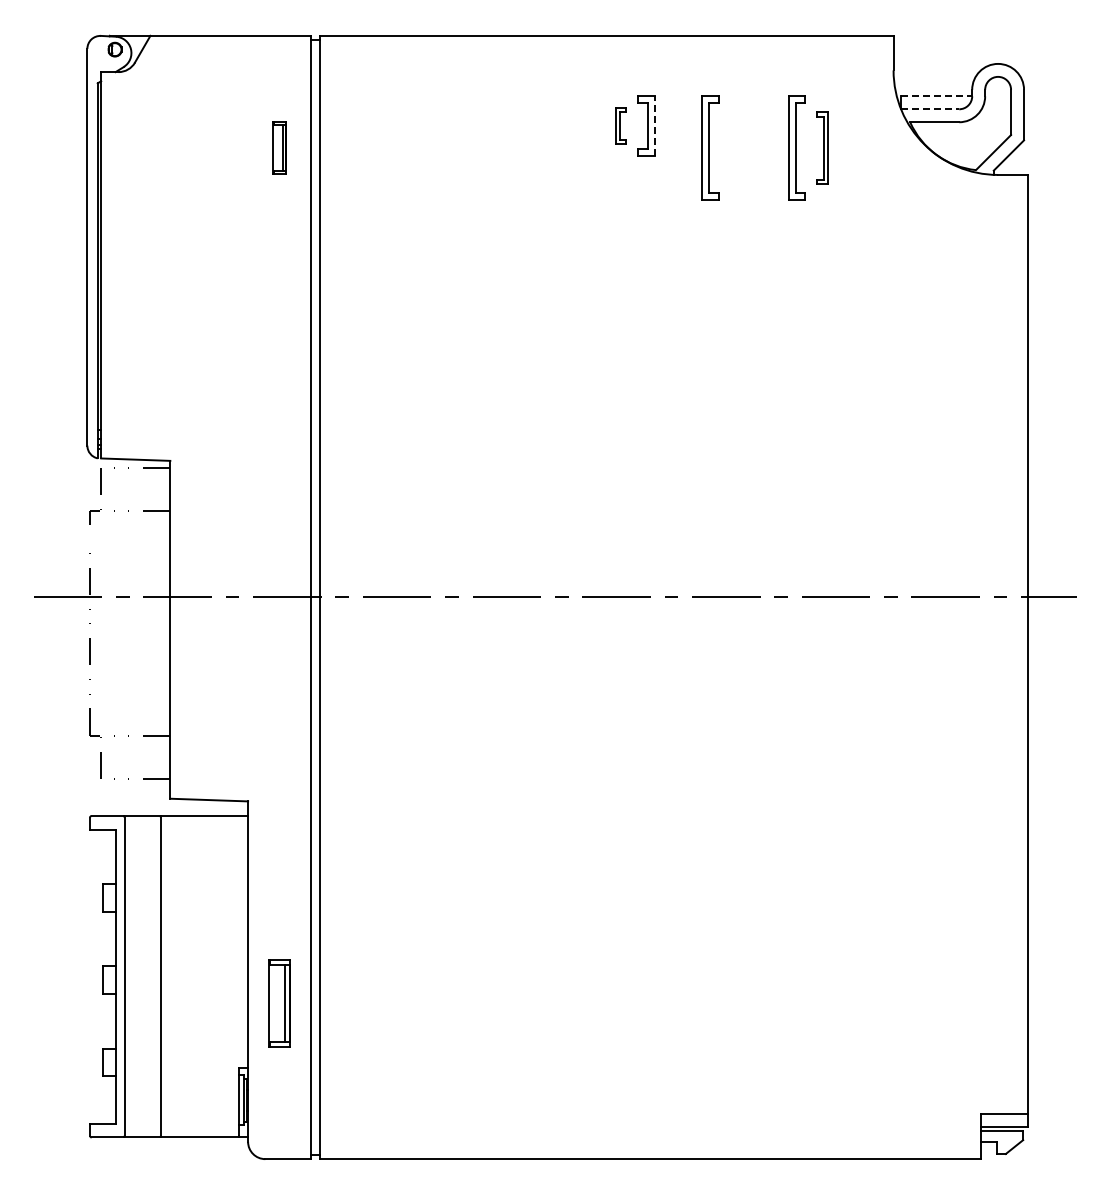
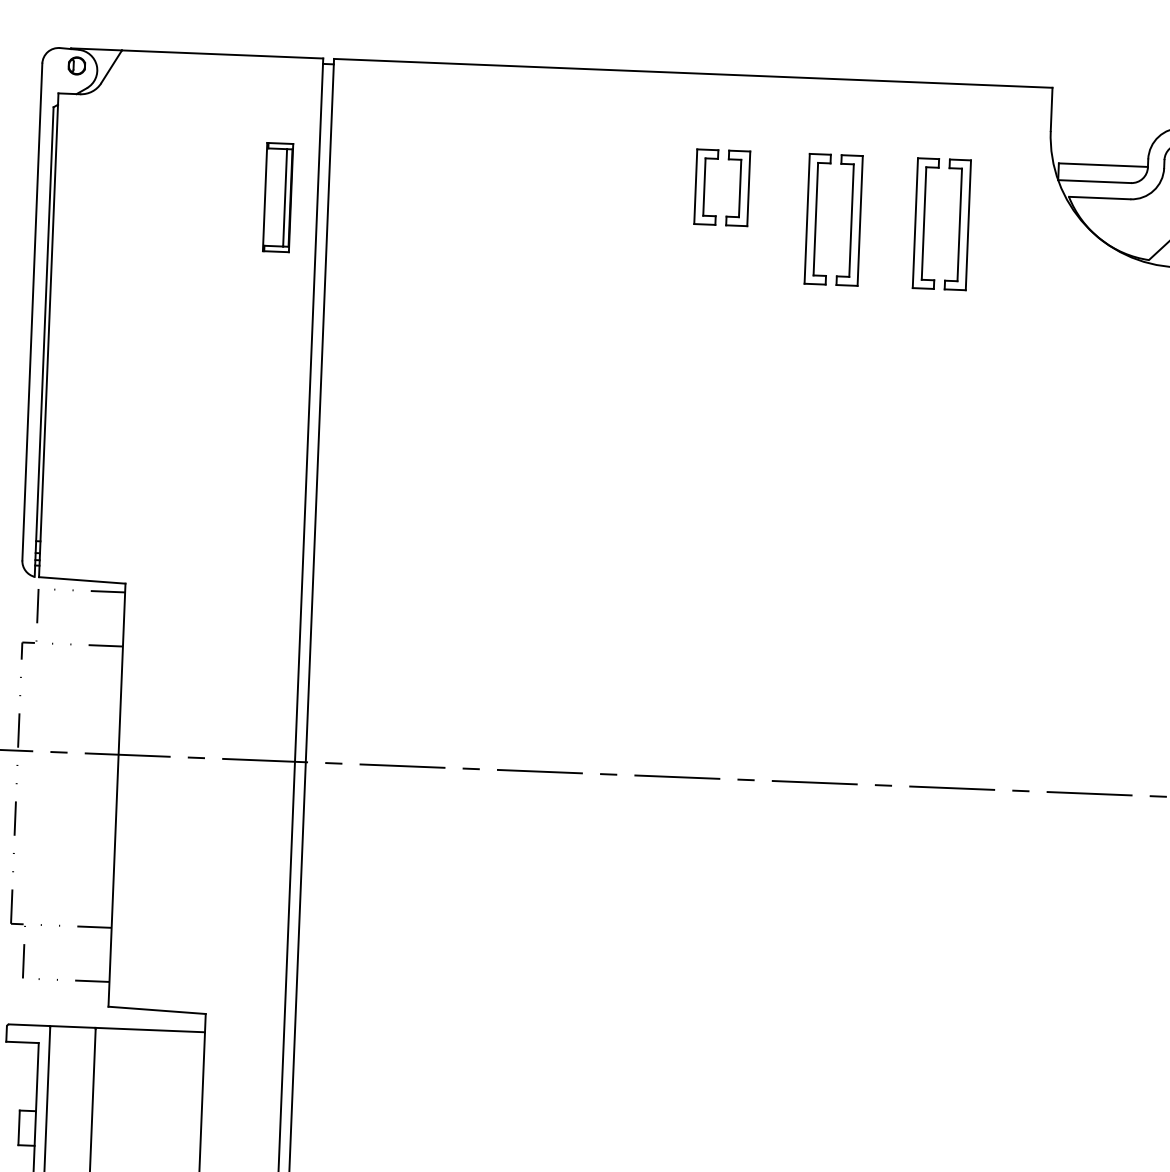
line: (936, 95) -> (1103, 164), dashed -> solid
line: (930, 109) -> (1095, 181), dashed -> solid
part: (620, 125) -> (706, 186), size x1.67
line: (654, 126) -> (748, 189), dashed -> solid
part: (279, 147) -> (277, 196), size x1.67
part: (736, 147) -> (850, 219), added
part: (822, 147) -> (957, 224), size x1.43

